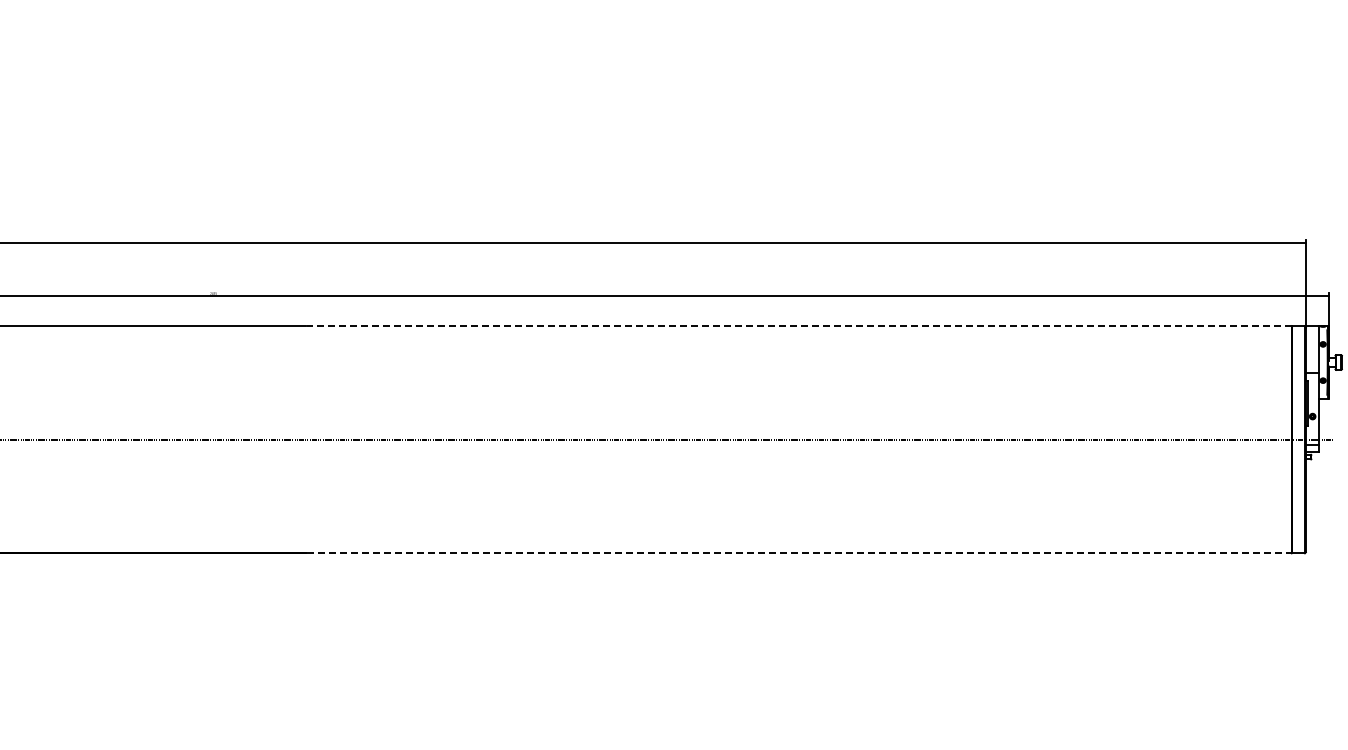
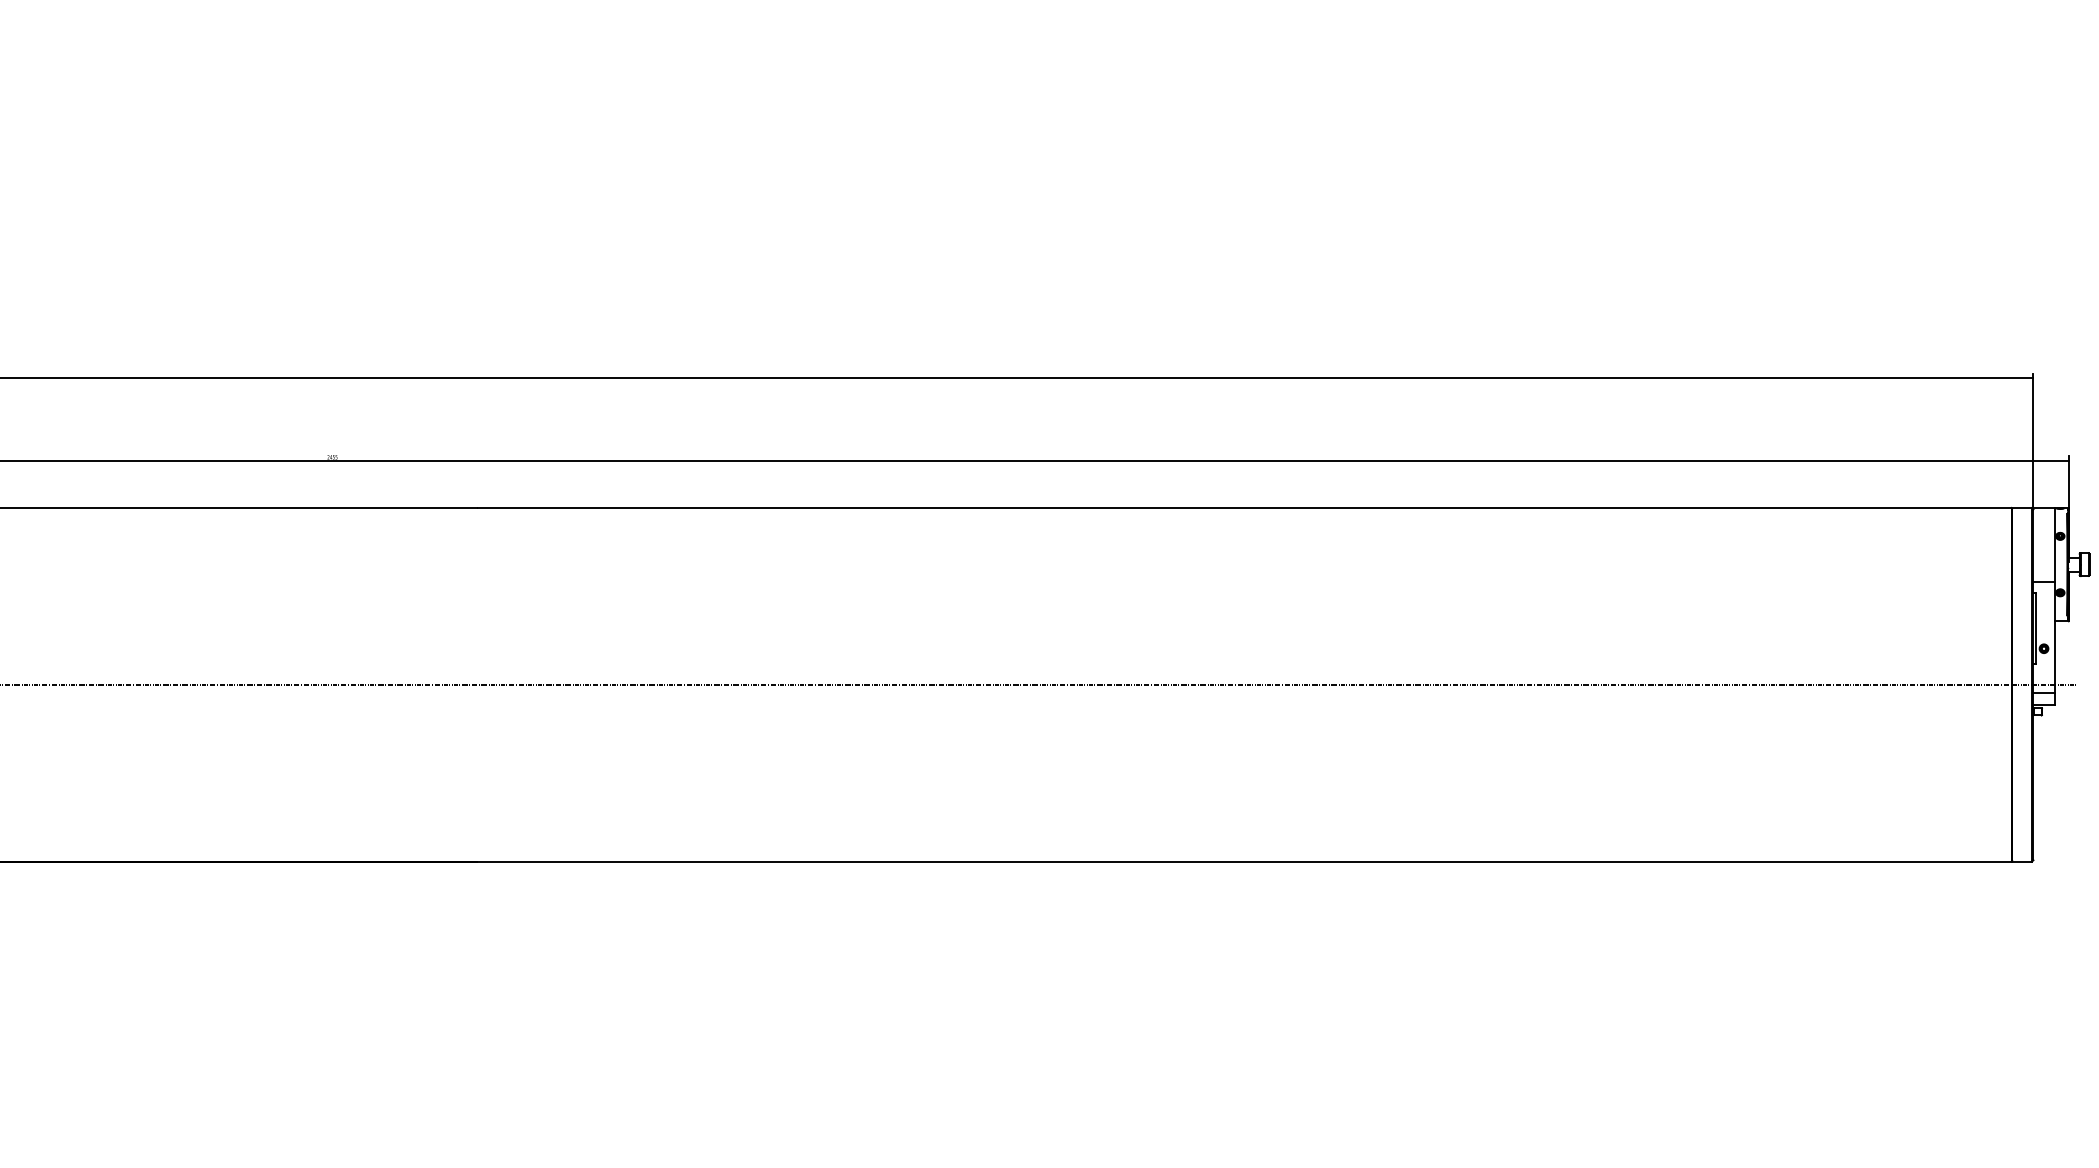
line: (798, 326) -> (1243, 508), dashed -> solid
line: (799, 553) -> (1244, 861), dashed -> solid

